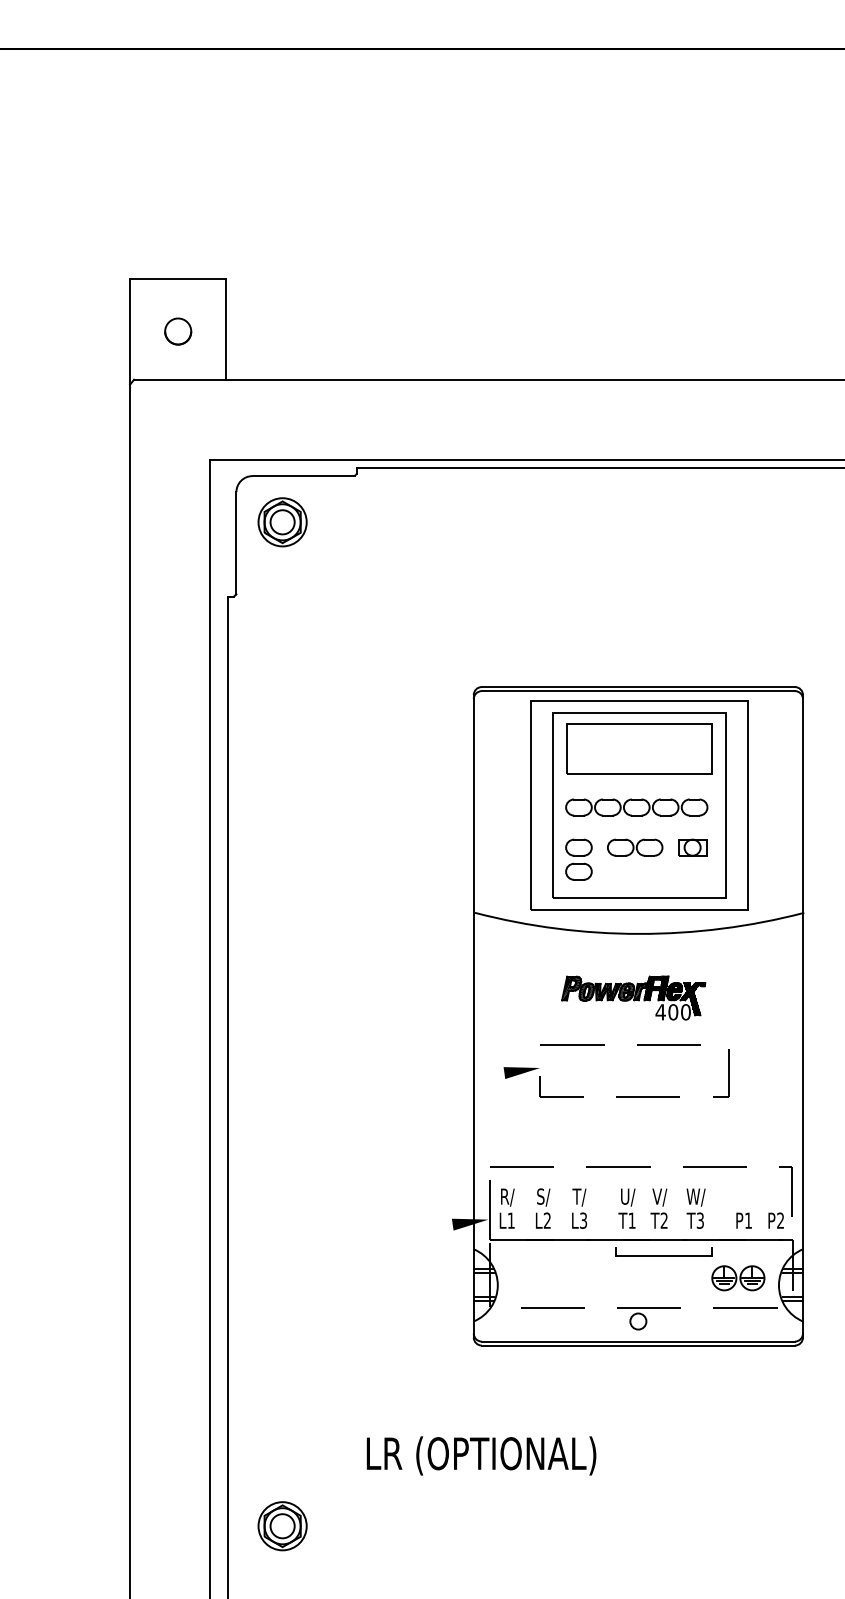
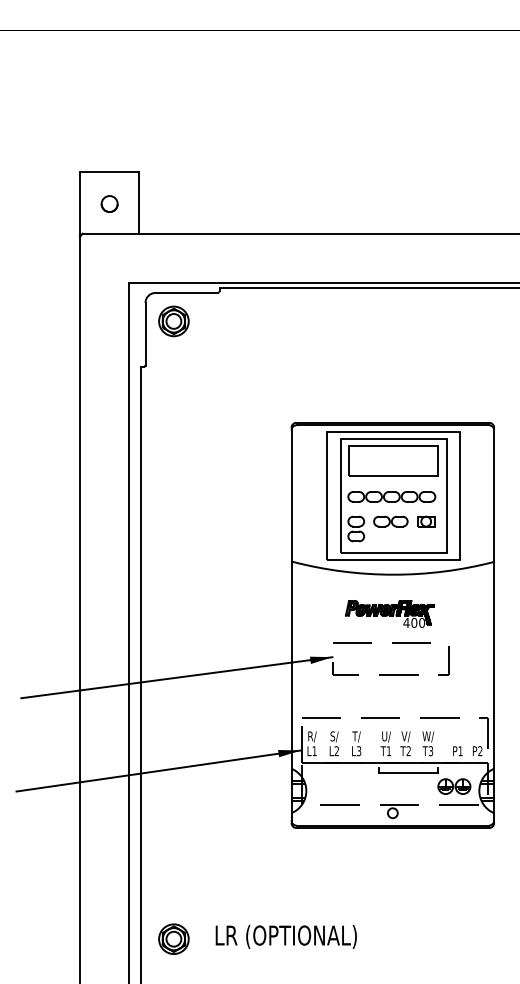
line: (286, 1100) -> (176, 677), added
line: (257, 1252) -> (158, 770), added
text: (480, 1455) -> (285, 936), moved

